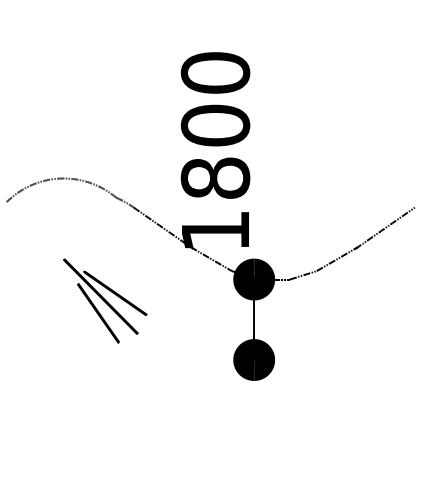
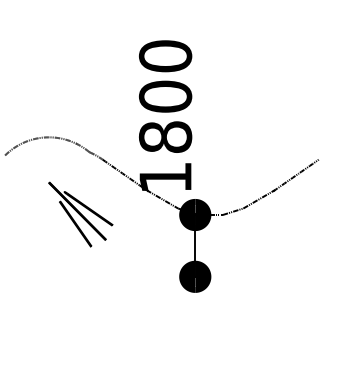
part: (105, 300) -> (81, 214), moved

